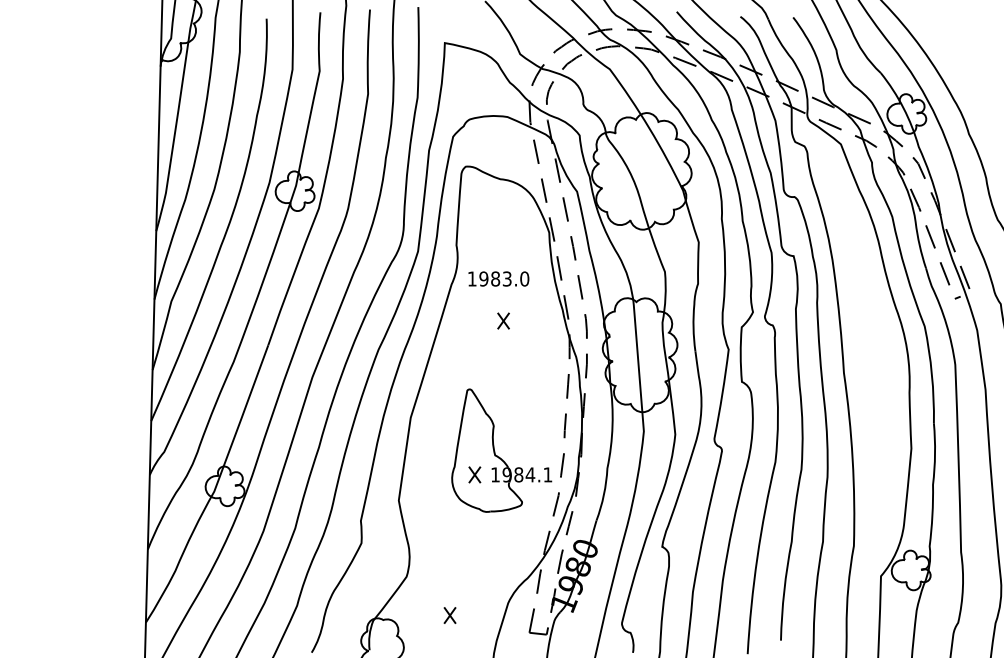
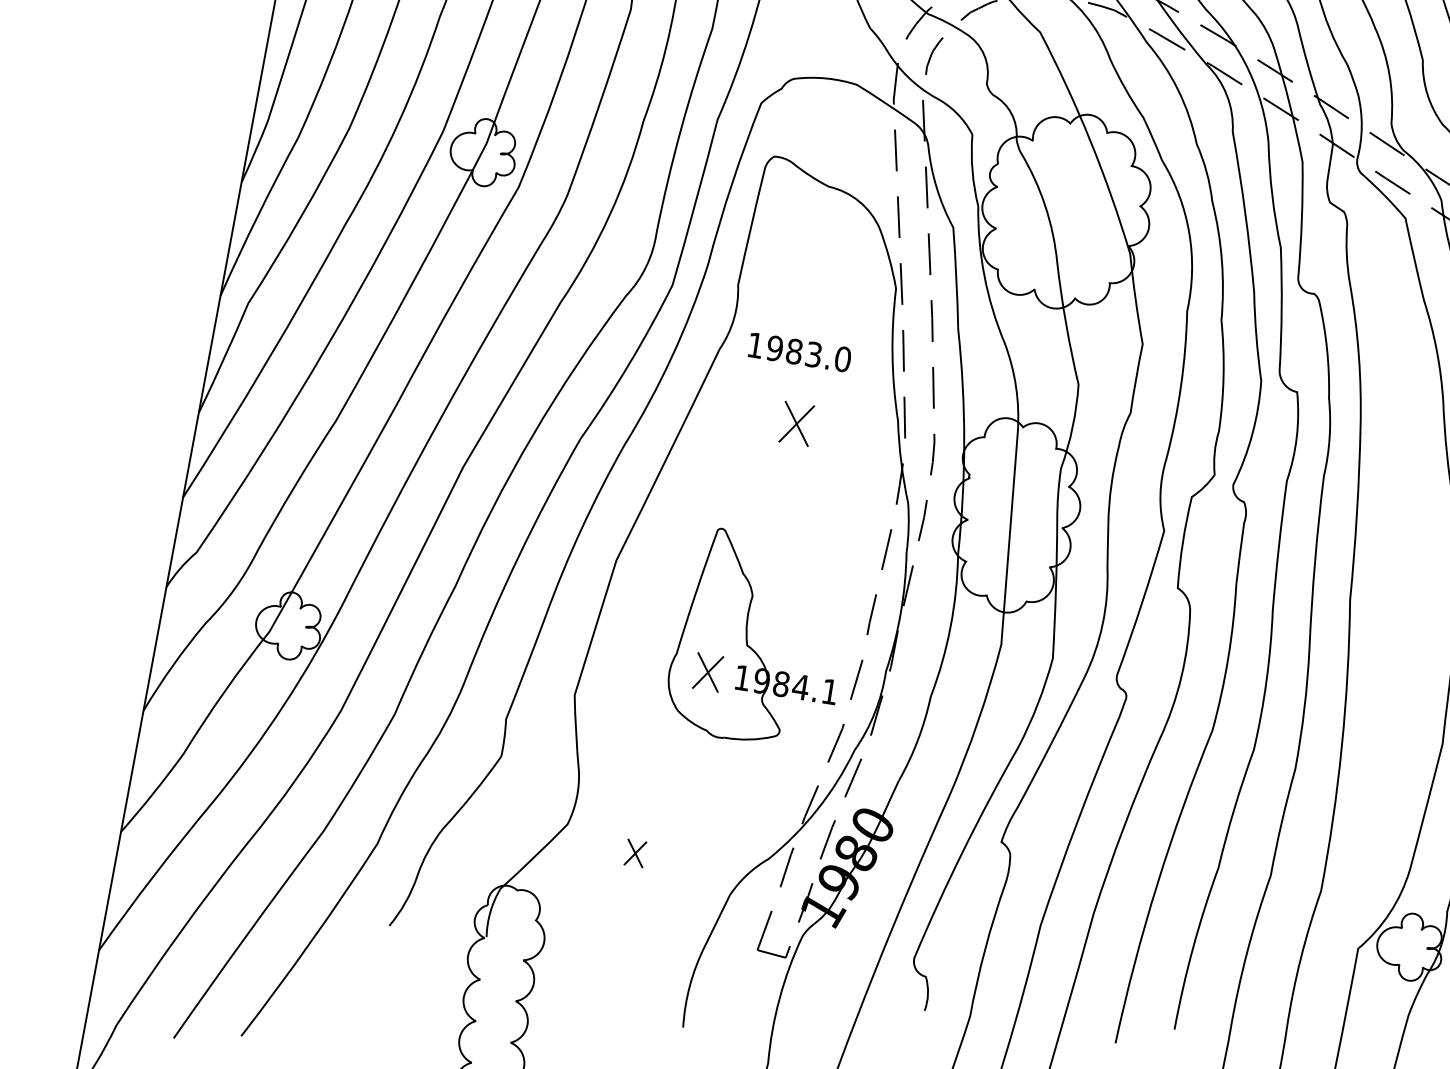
part: (503, 320) -> (796, 422), size x1.6
part: (474, 474) -> (707, 671), size x1.4
part: (449, 615) -> (634, 853), moved

